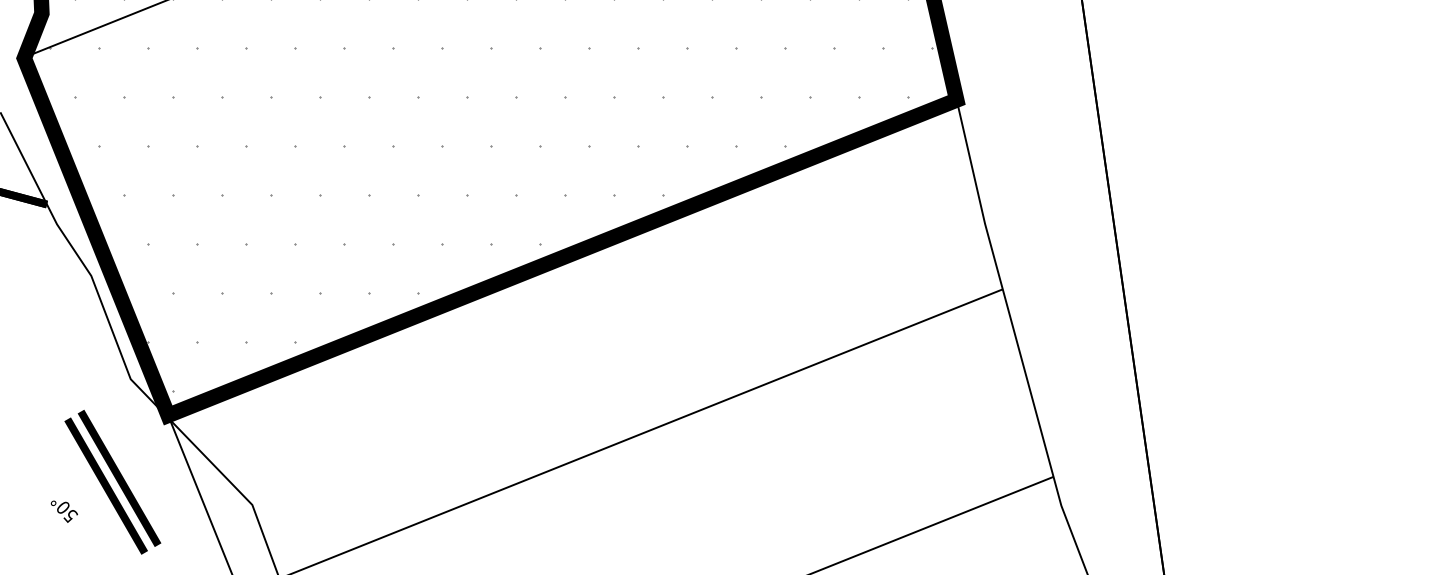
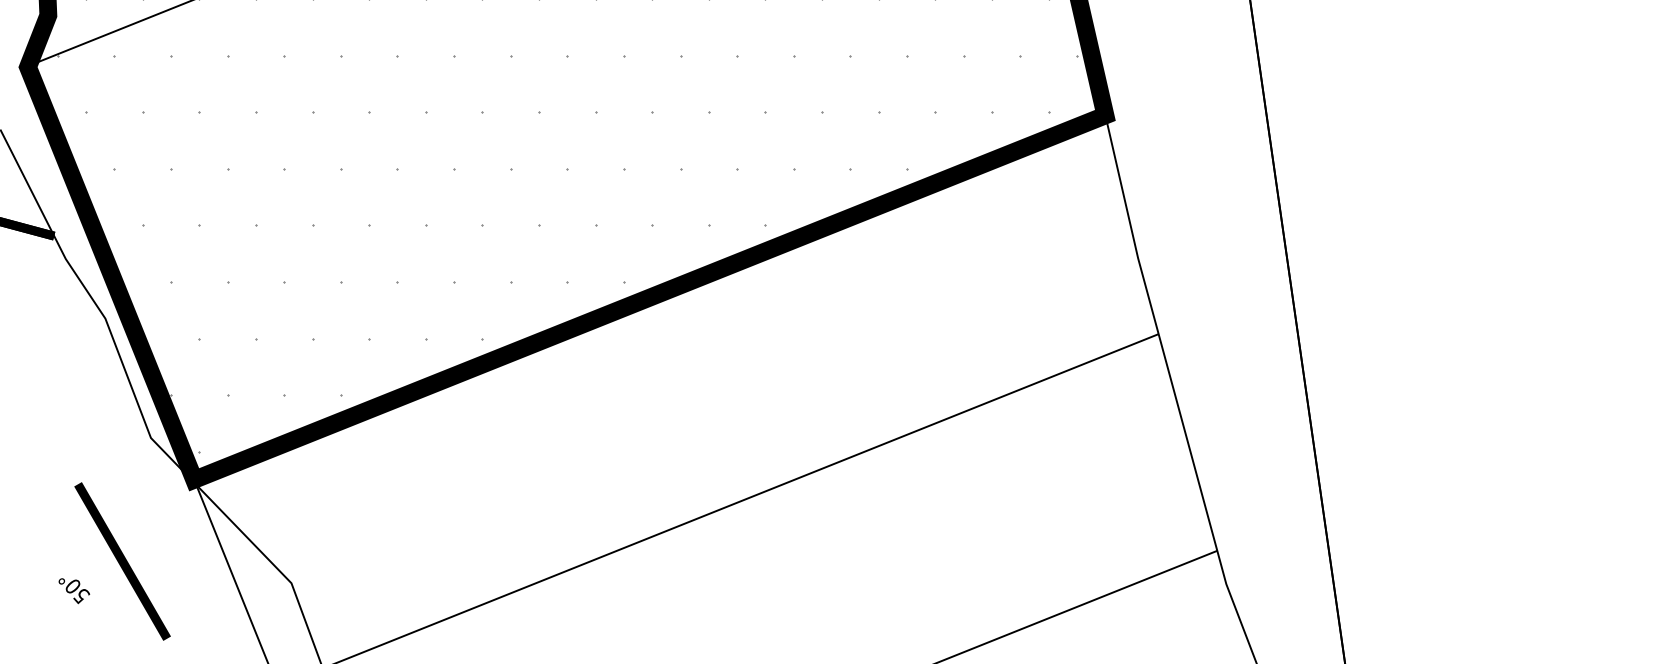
line: (119, 478) -> (137, 552), removed

